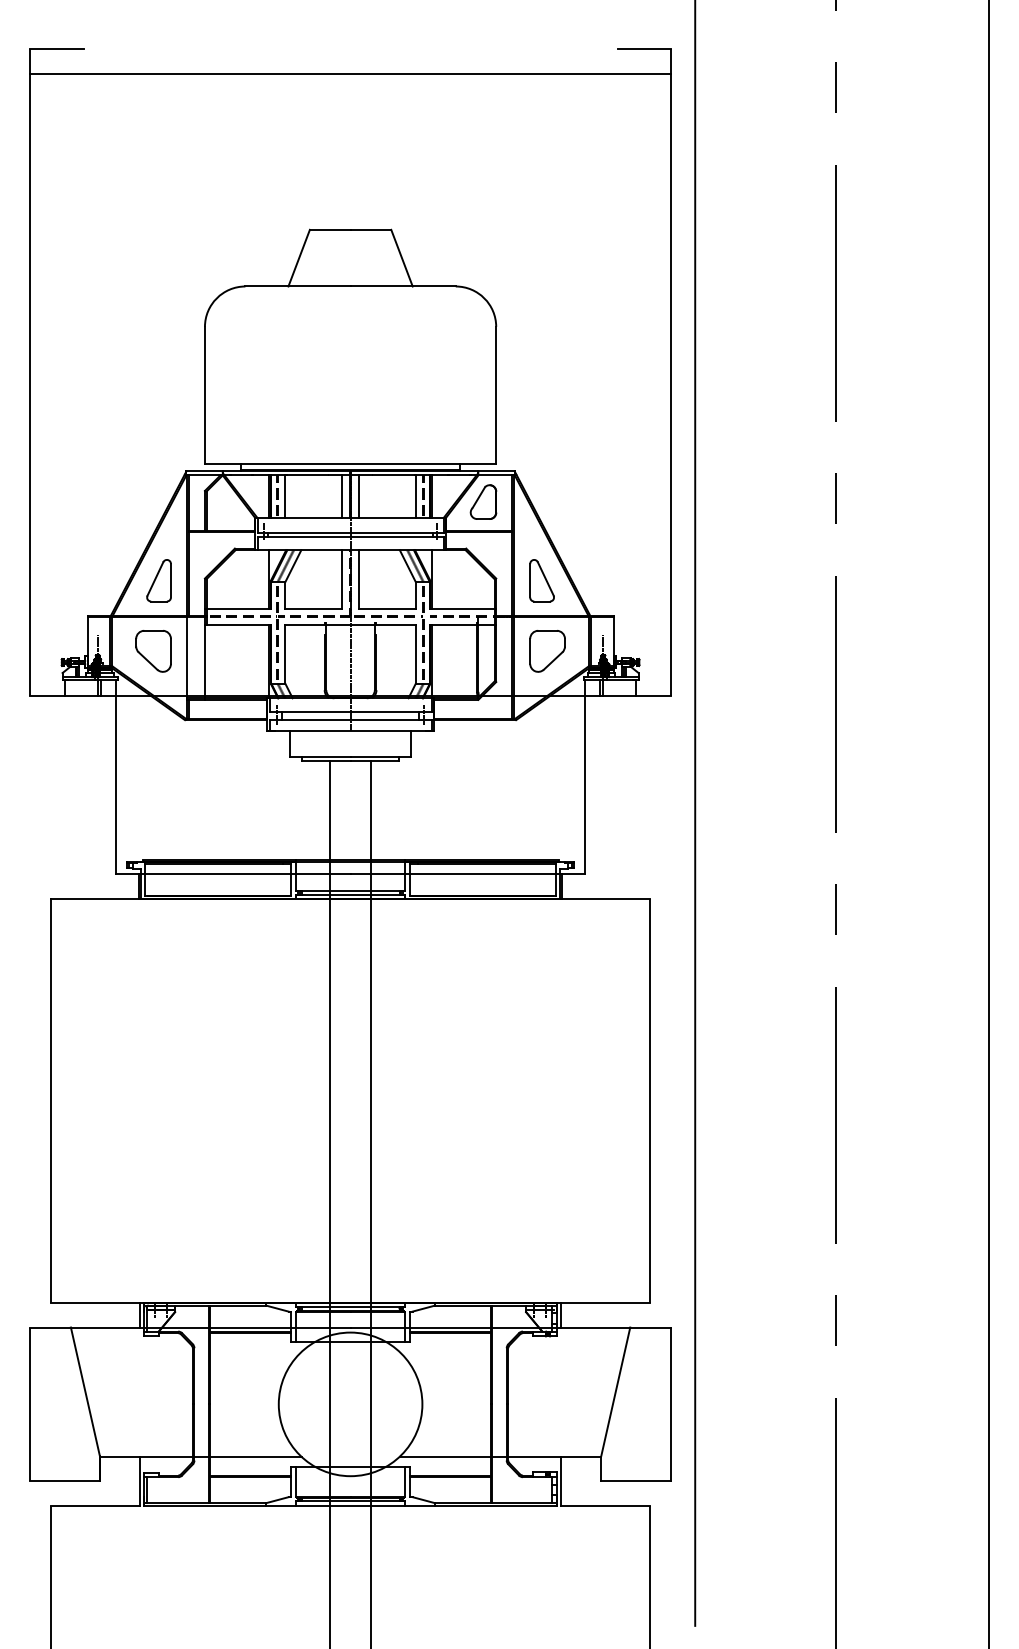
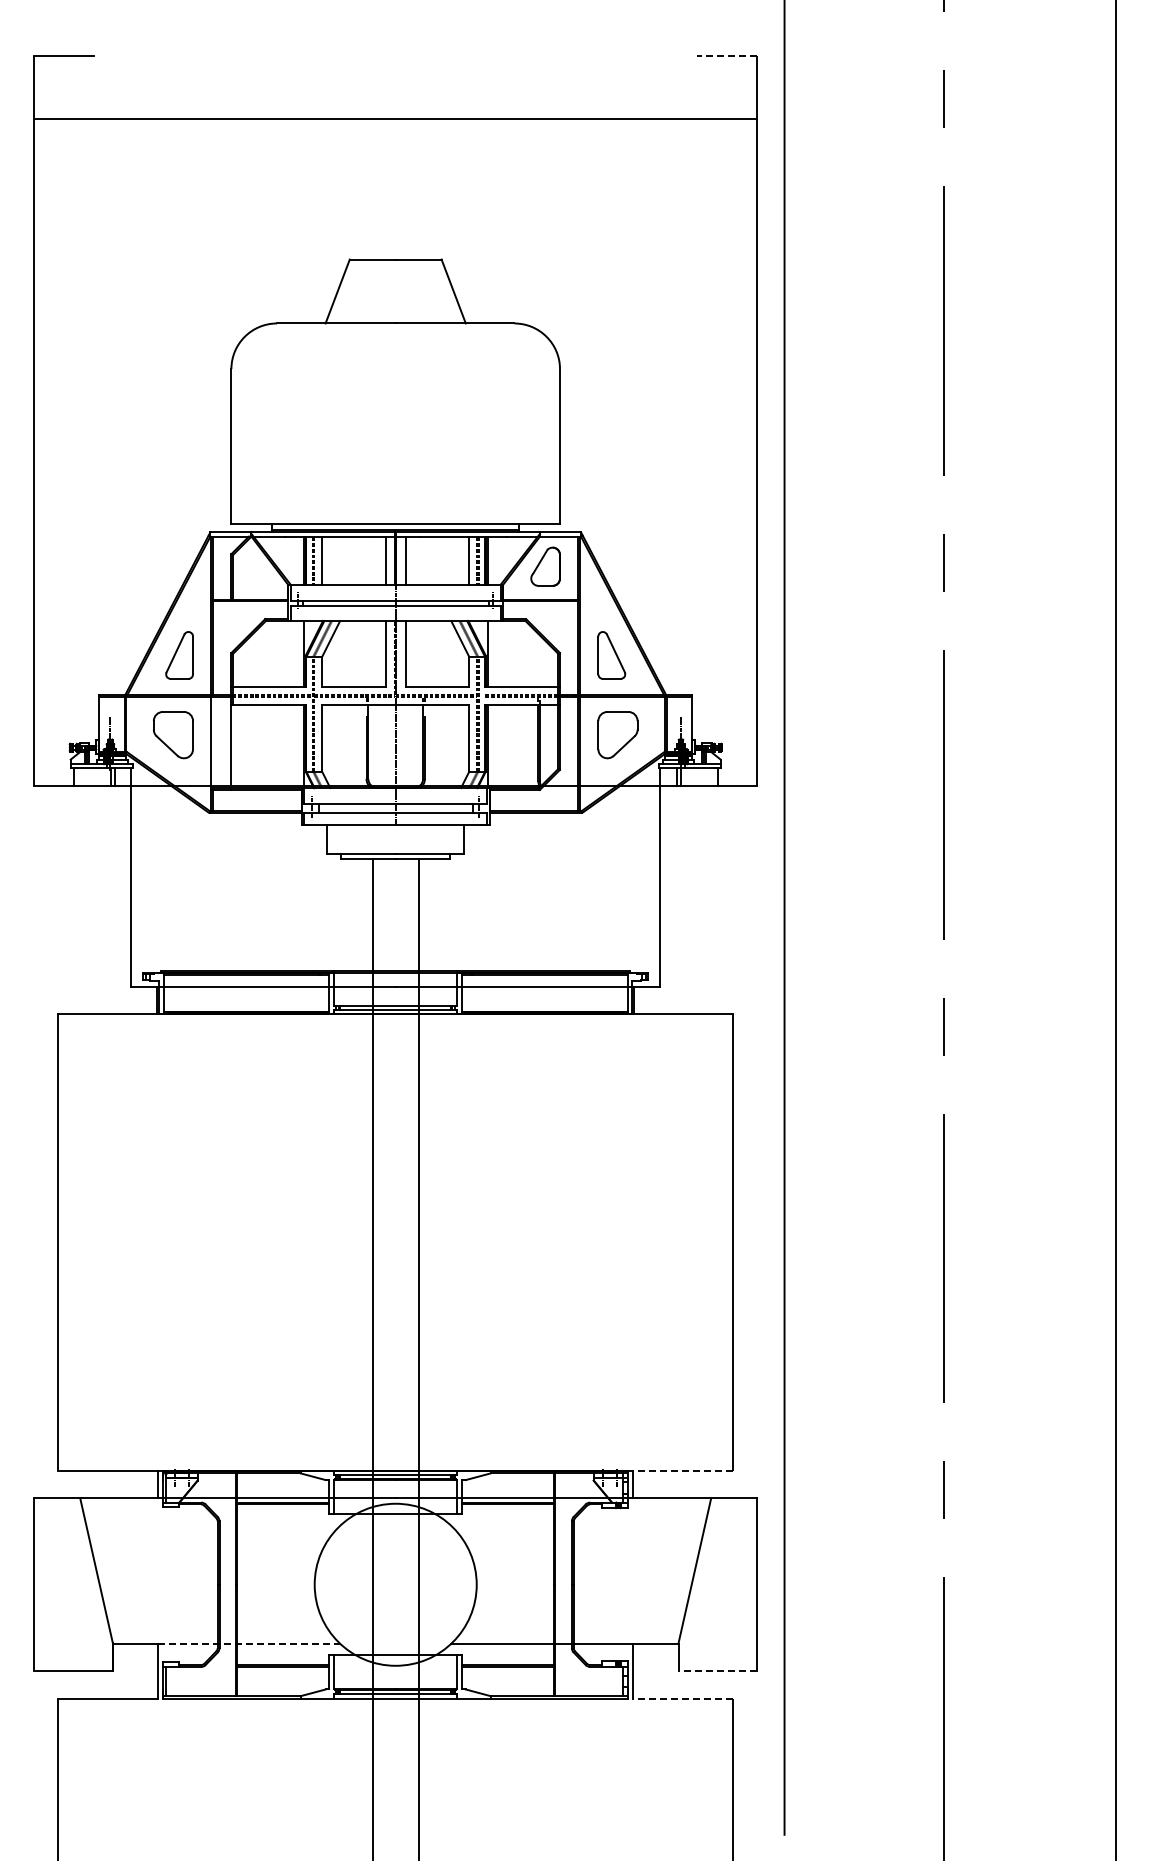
line: (643, 48) -> (726, 55), solid -> dashed
line: (350, 73) -> (395, 119), moved
line: (604, 1303) -> (682, 1470), solid -> dashed
line: (221, 1457) -> (249, 1644), solid -> dashed
line: (635, 1481) -> (717, 1671), solid -> dashed
line: (604, 1505) -> (682, 1698), solid -> dashed

